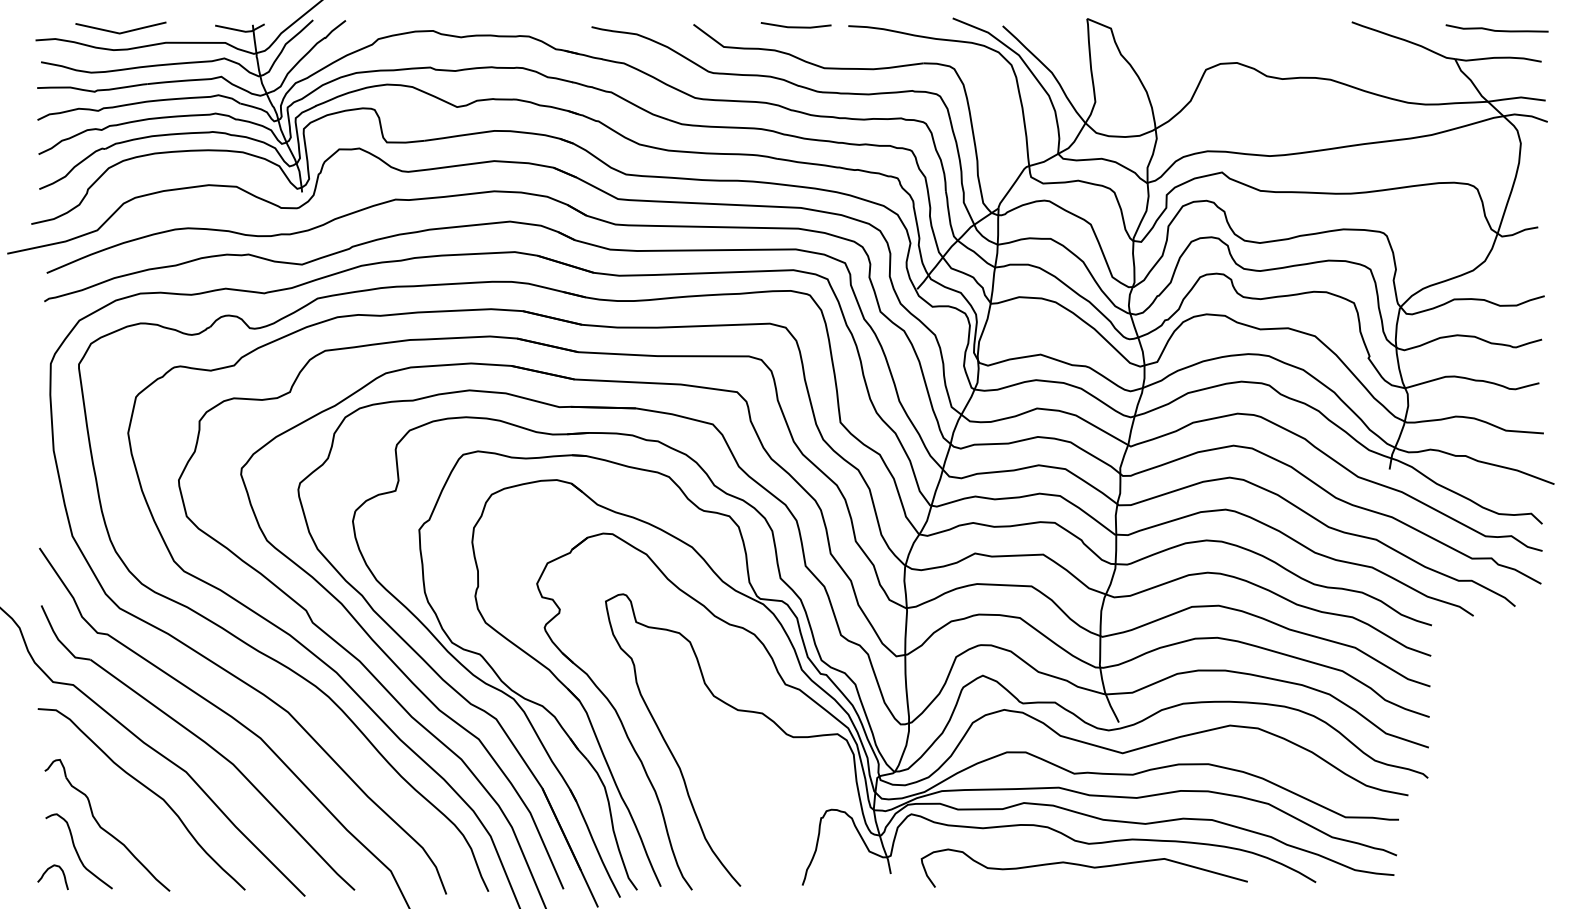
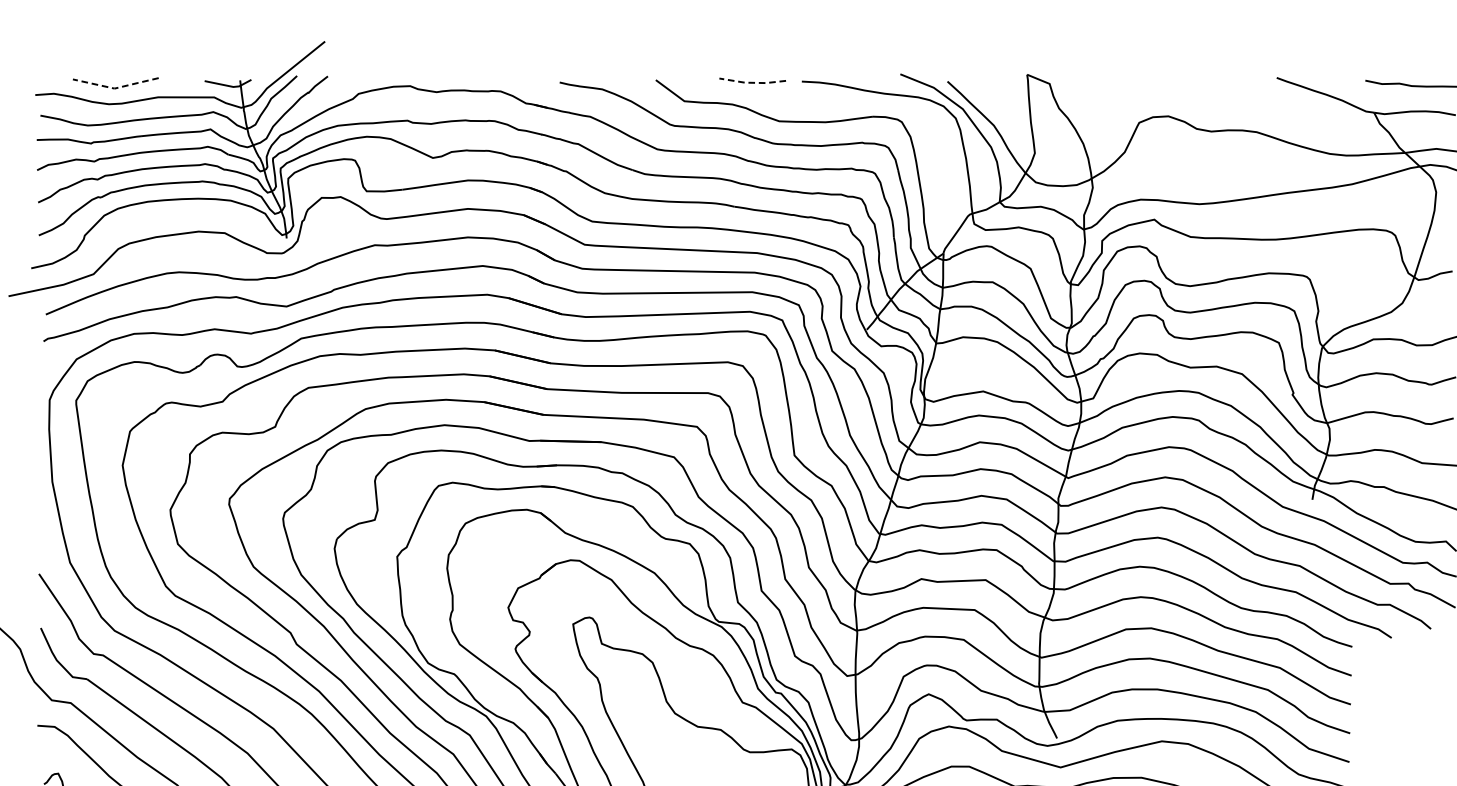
line: (795, 27) -> (752, 82), solid -> dashed
line: (120, 33) -> (115, 88), solid -> dashed

